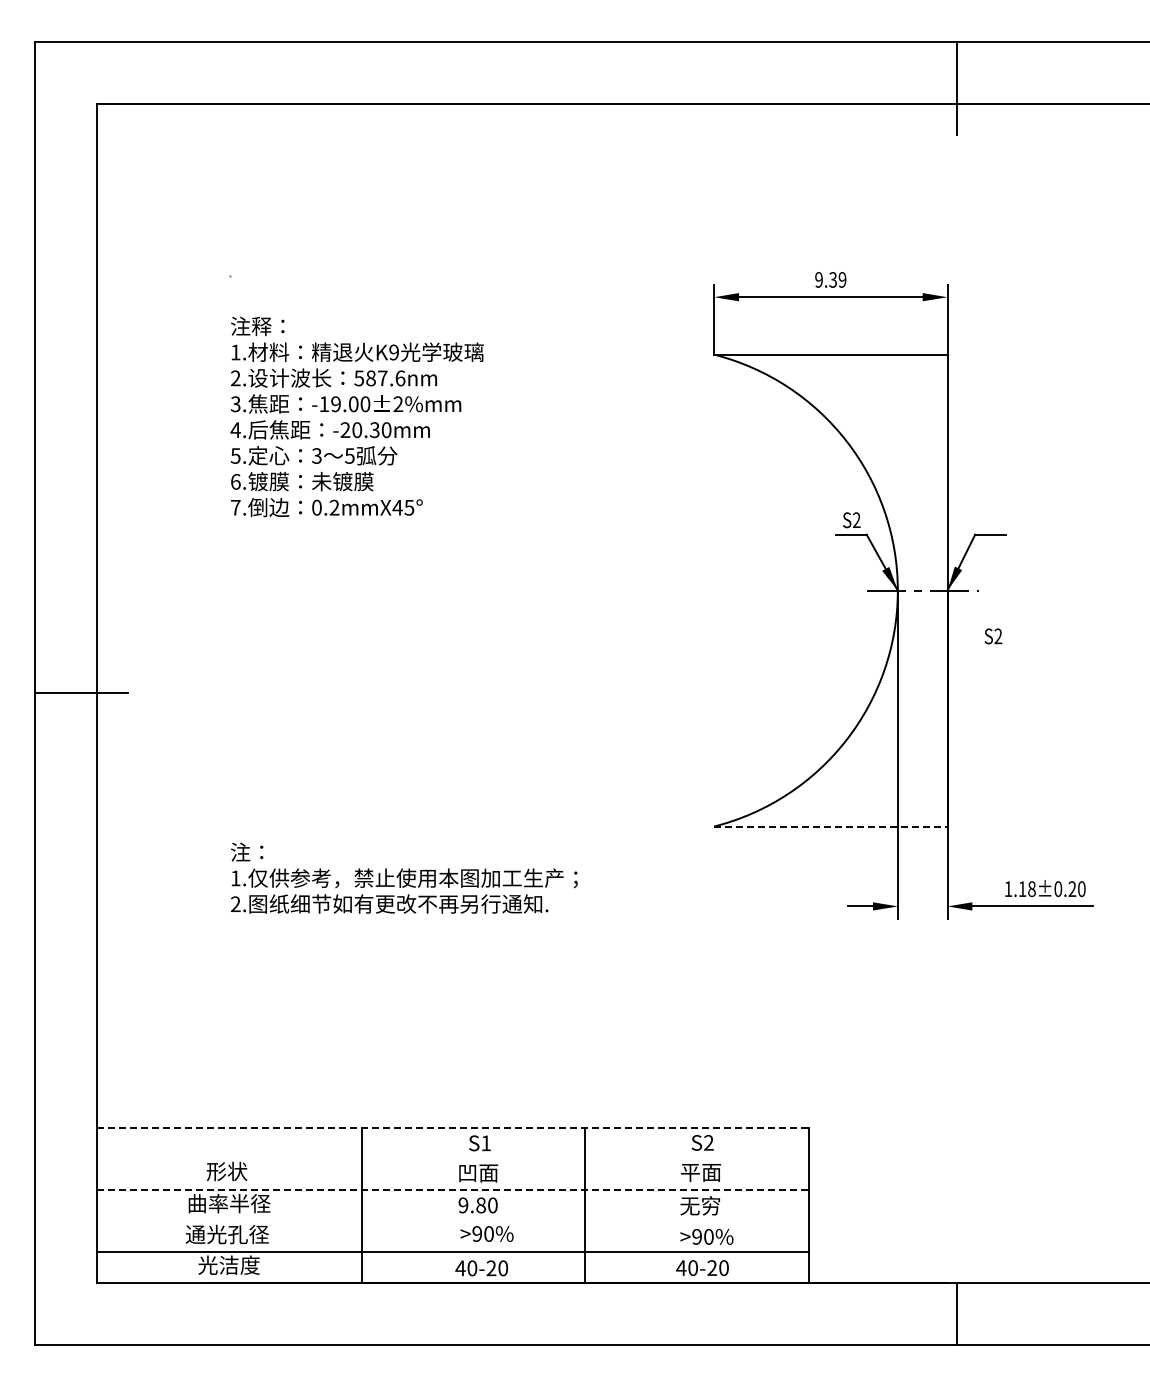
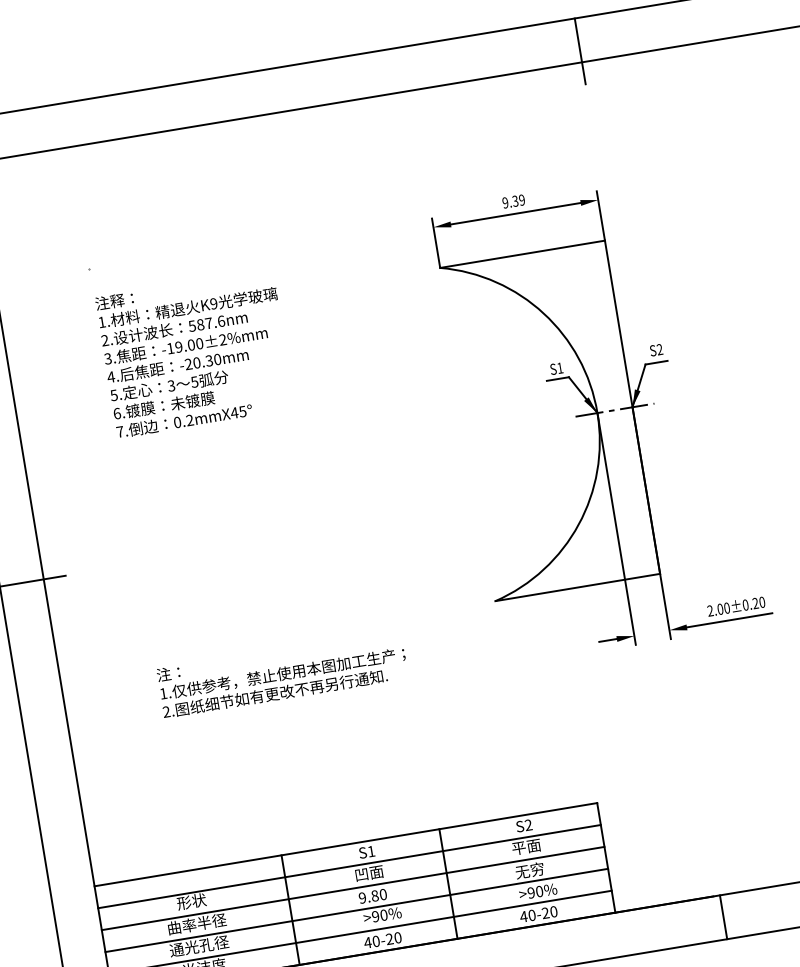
text: (856, 519) -> (559, 367), S2 -> S1
text: (993, 636) -> (656, 350), moved
line: (830, 826) -> (577, 587), dashed -> solid
text: (1019, 889) -> (718, 609), 1.18±0.20 -> 2.00±0.20
line: (452, 1128) -> (345, 844), dashed -> solid
line: (452, 1159) -> (349, 866), added
line: (452, 1190) -> (353, 888), dashed -> solid
line: (452, 1221) -> (356, 910), added

